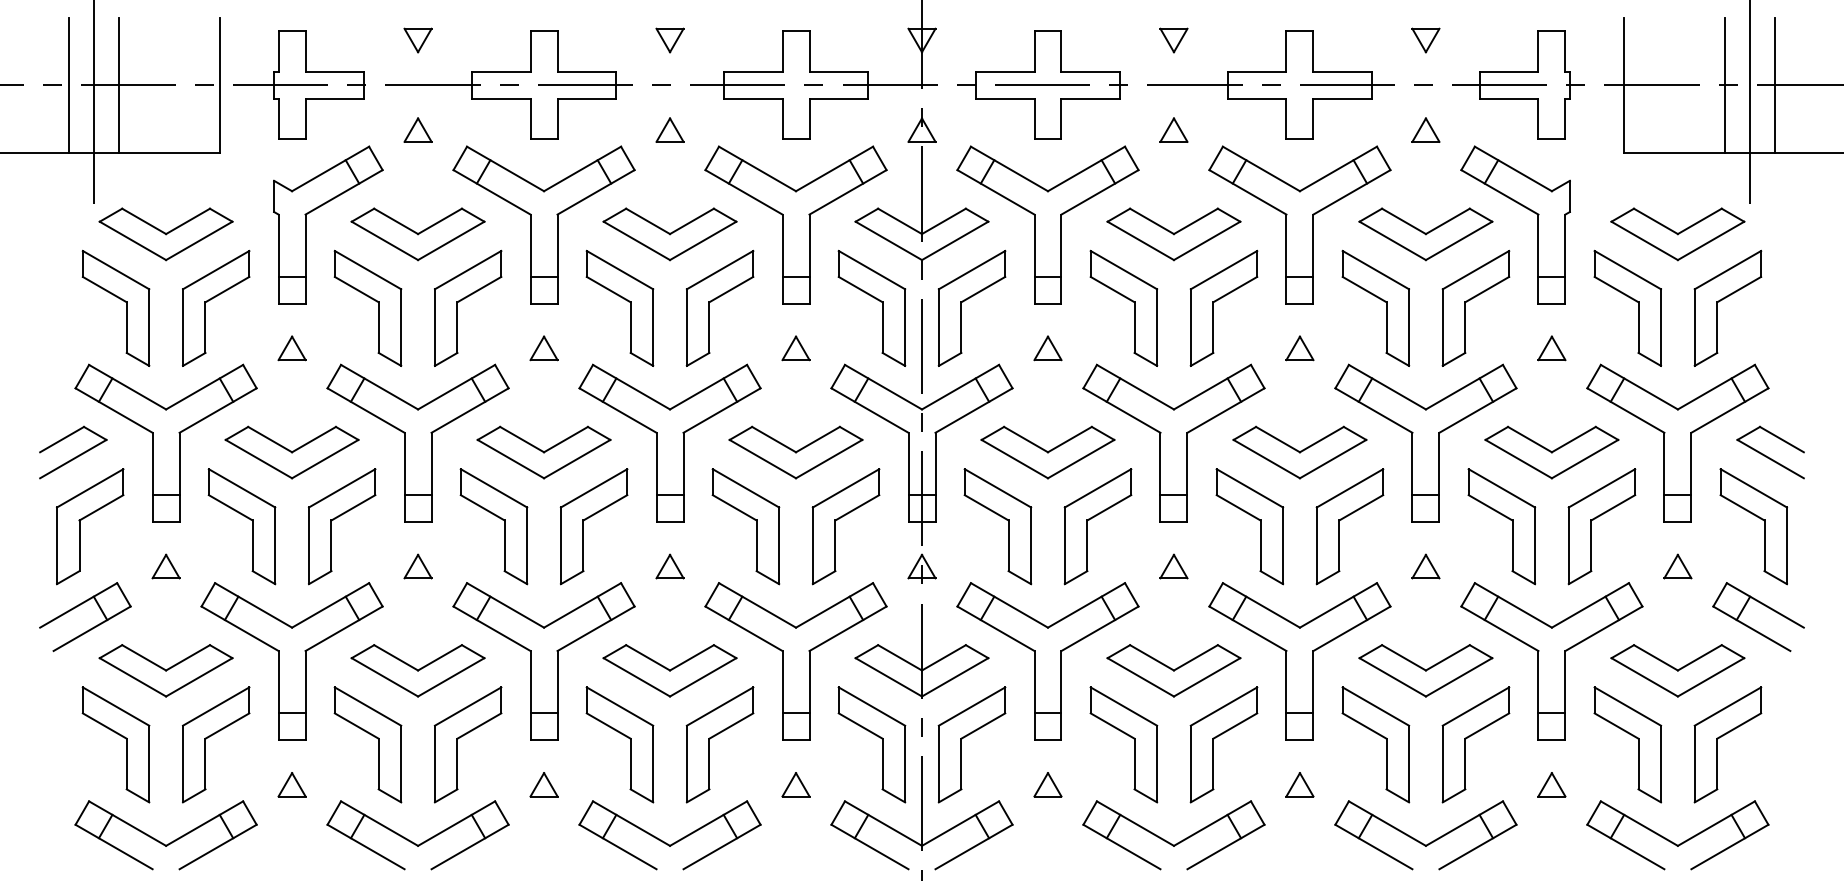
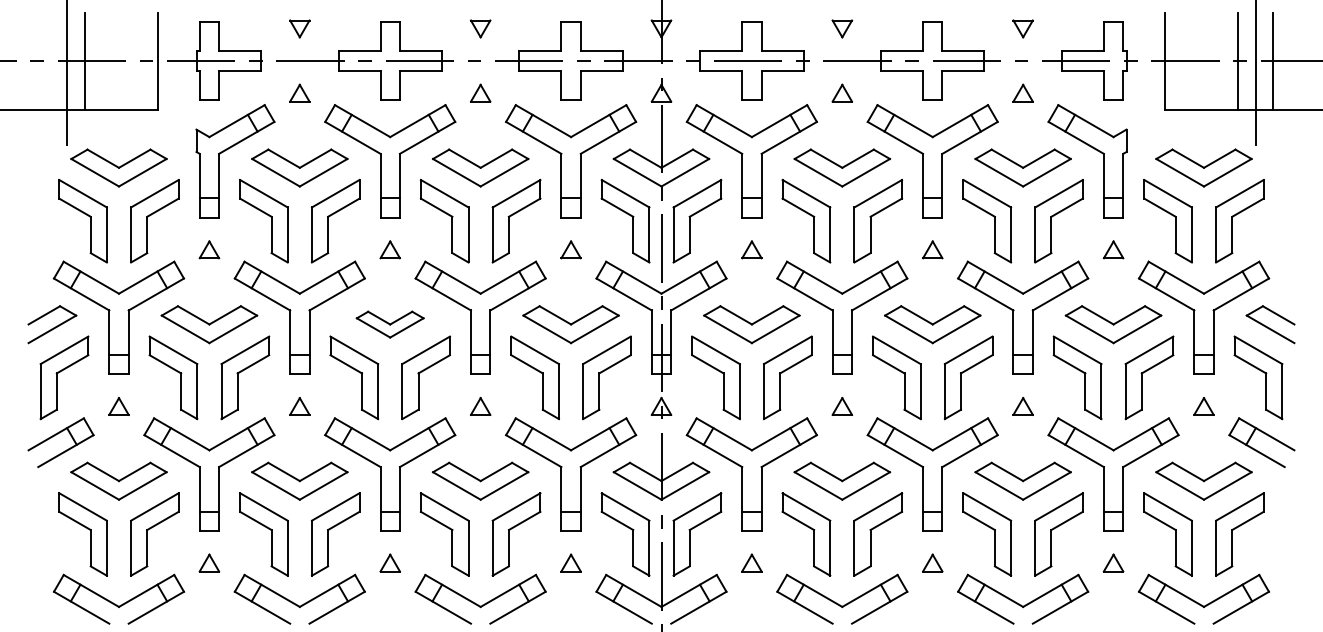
line: (69, 84) -> (49, 60), removed
part: (543, 452) -> (389, 324), size x0.7

